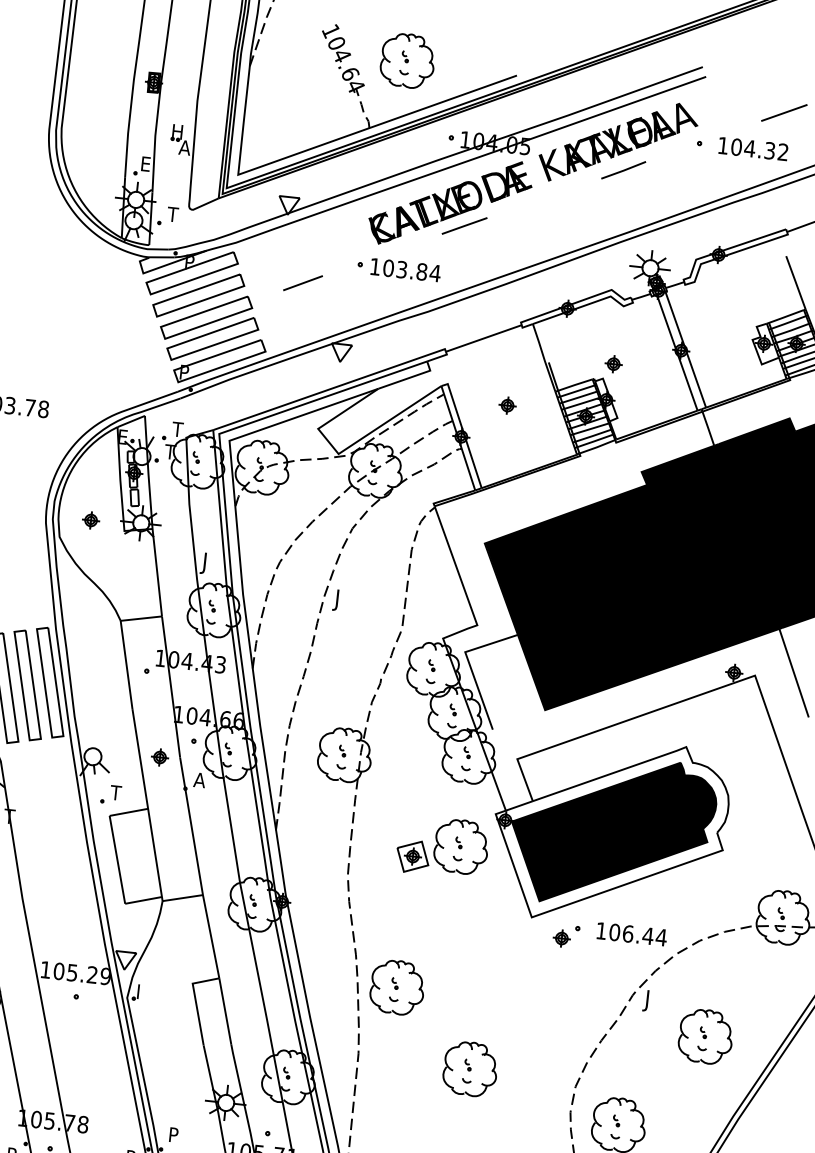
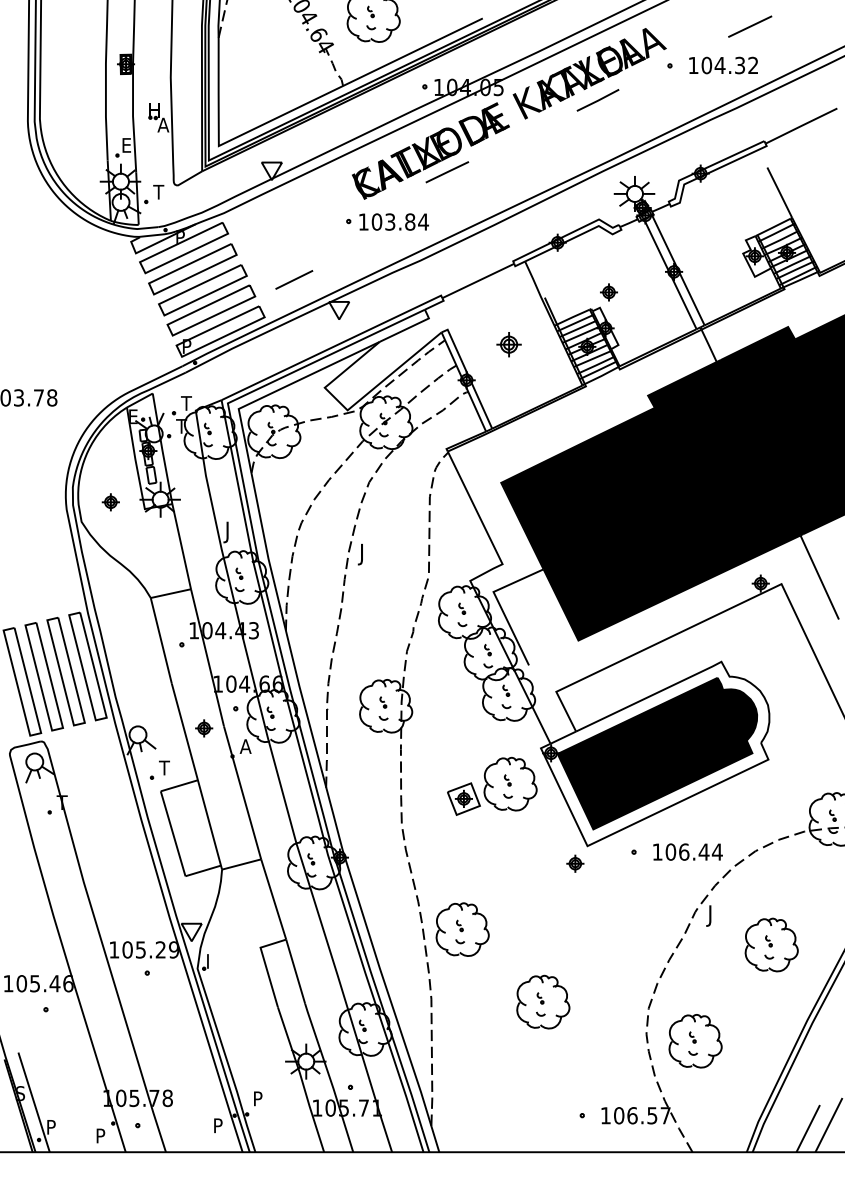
line: (303, 282) -> (294, 279), moved
part: (507, 405) -> (508, 344), size x1.4
part: (562, 938) -> (575, 863), moved

